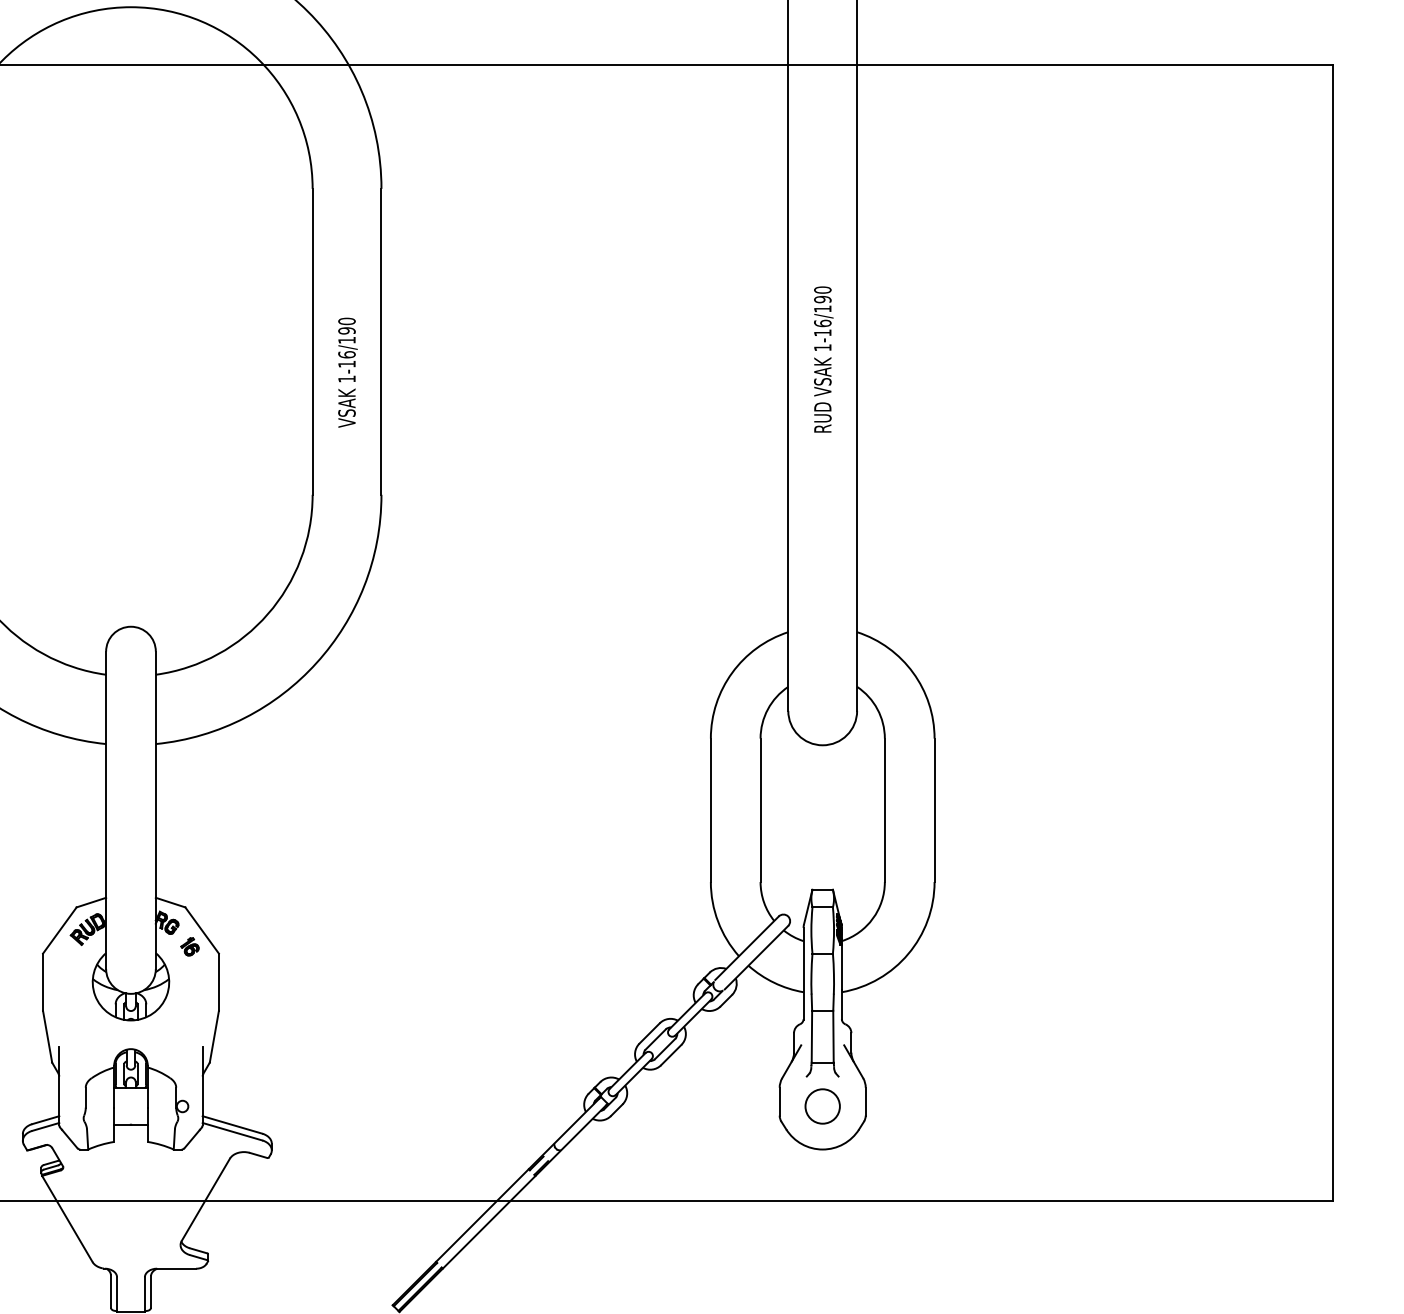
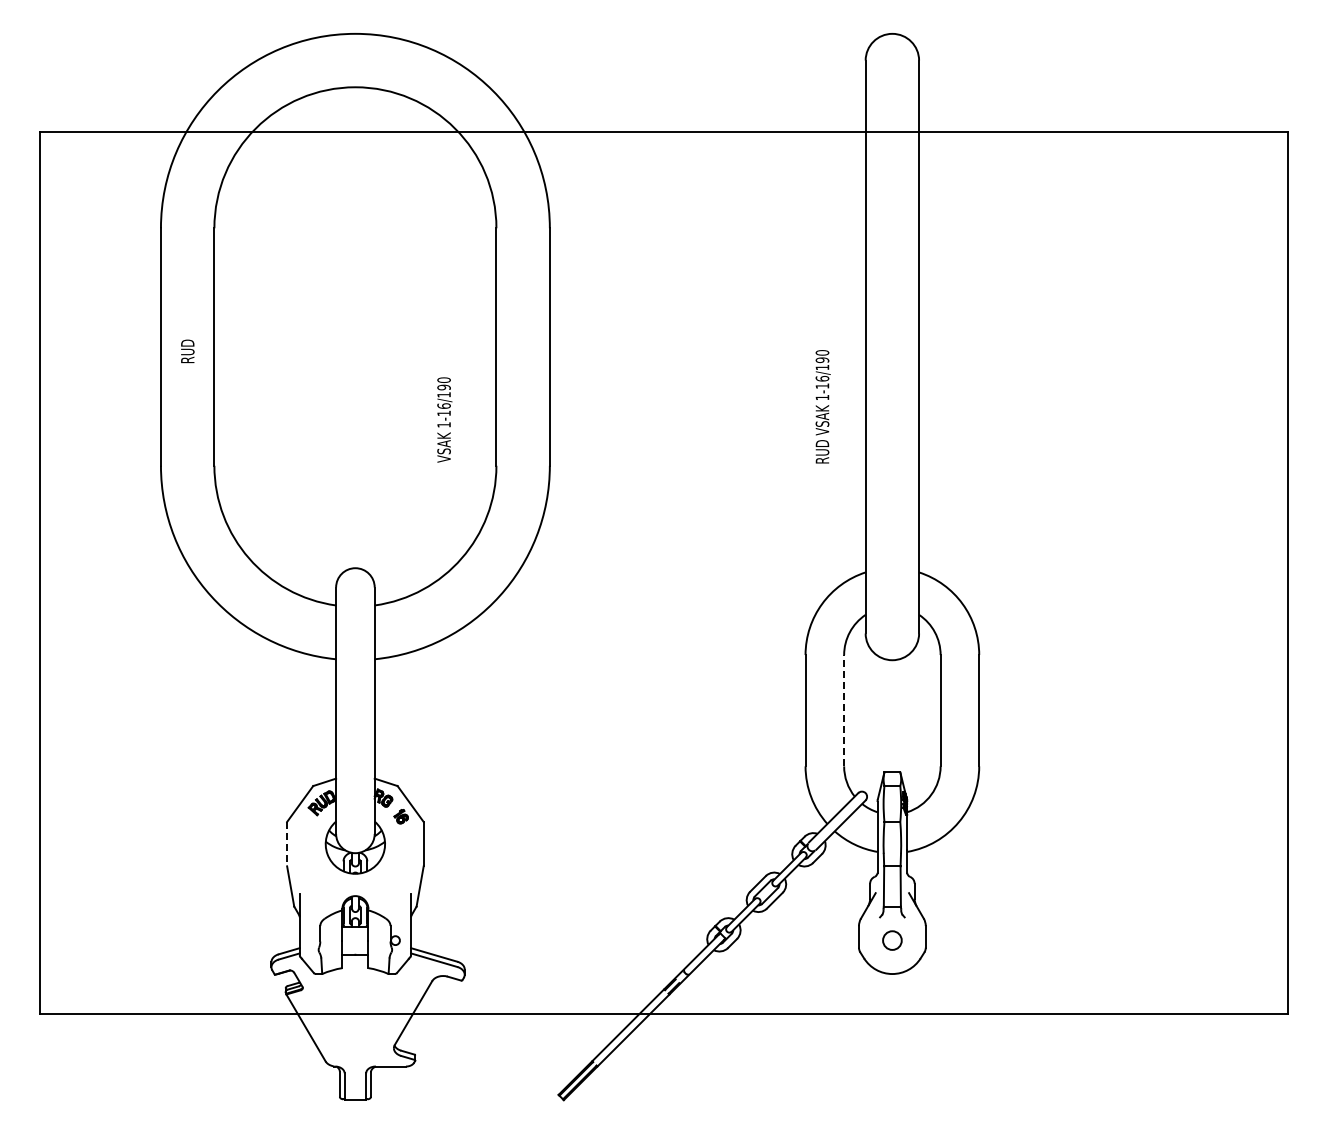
text: (822, 359) -> (822, 406), moved
text: (347, 372) -> (444, 419), moved
line: (761, 810) -> (844, 710), solid -> dashed
line: (43, 982) -> (287, 844), solid -> dashed
circle: (822, 1106) -> (892, 940), size x0.7

